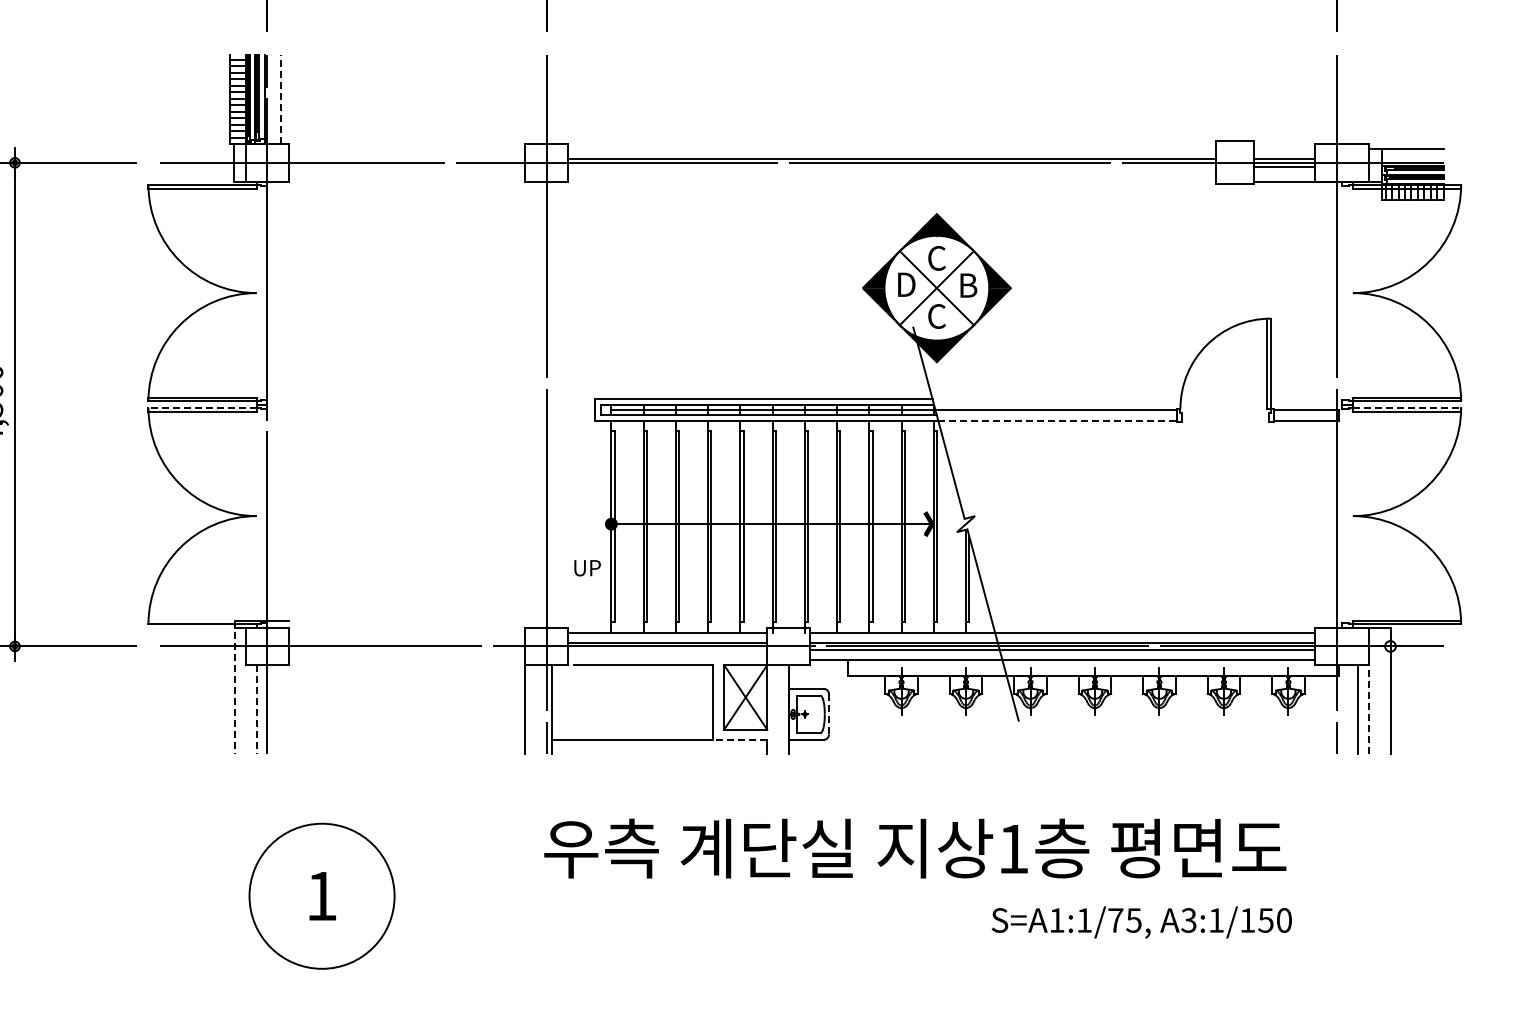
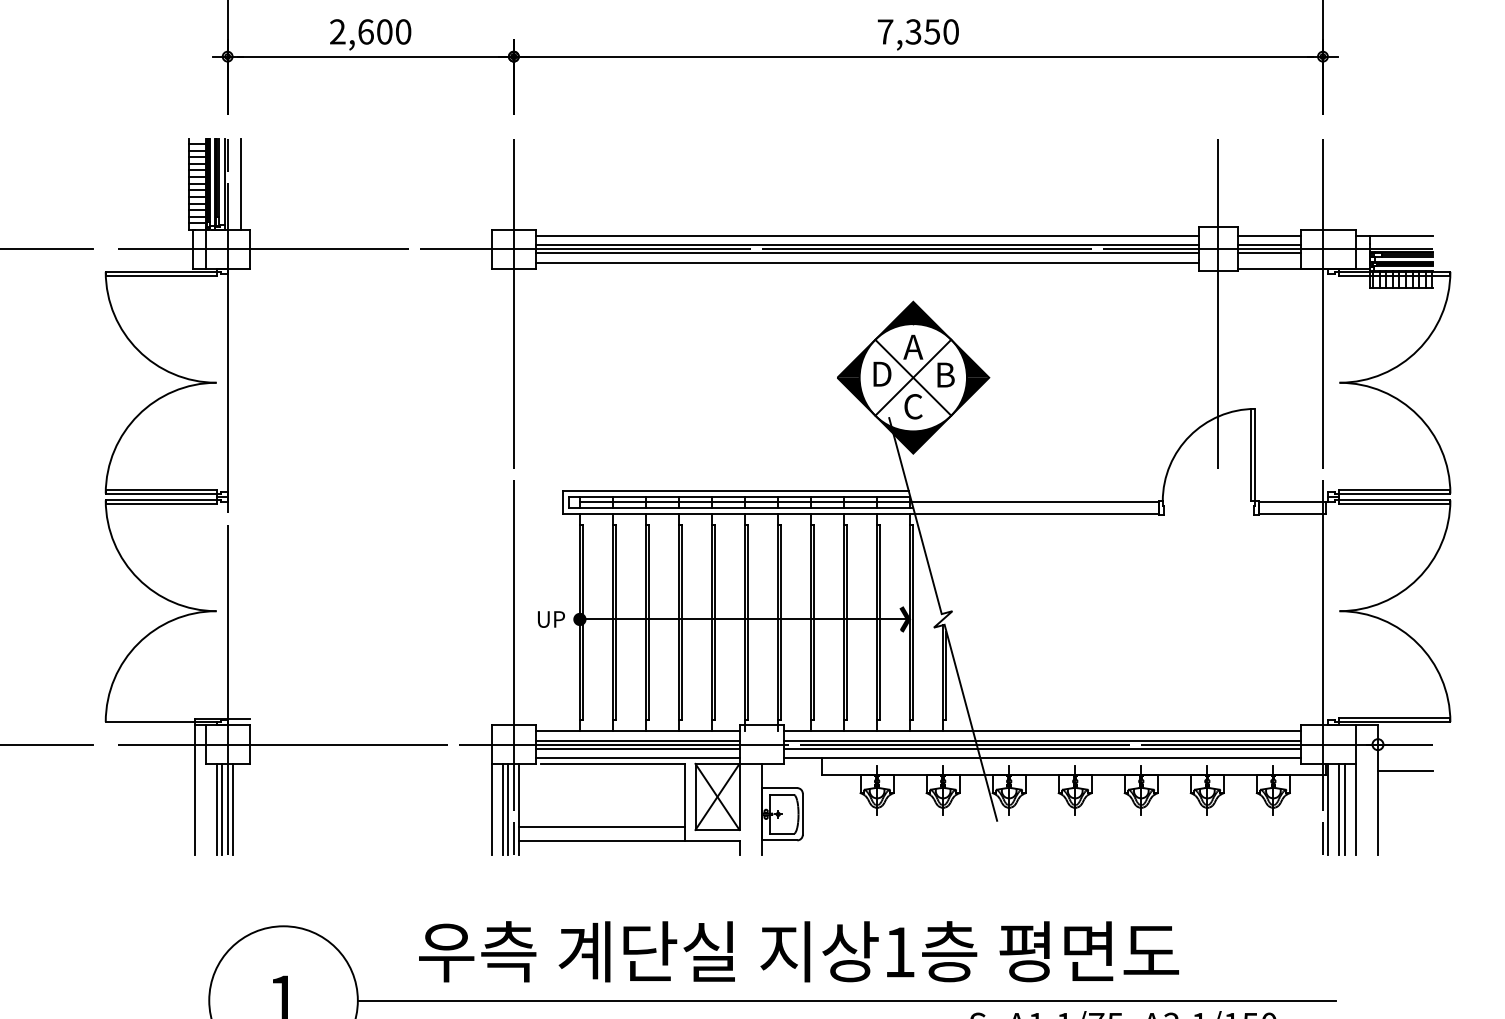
line: (280, 99) -> (240, 184), dashed -> solid
line: (891, 149) -> (866, 235), added
line: (1284, 149) -> (1269, 235), added
line: (891, 166) -> (866, 253), added
line: (891, 176) -> (866, 263), added
line: (1234, 216) -> (1218, 304), added
text: (936, 258) -> (912, 347), C -> A
line: (202, 407) -> (161, 499), dashed -> solid
line: (1407, 407) -> (1395, 499), dashed -> solid
line: (1058, 420) -> (1037, 513), dashed -> solid
text: (587, 568) -> (551, 619), moved
line: (667, 650) -> (637, 748), added
line: (667, 659) -> (637, 758), added
line: (1417, 671) -> (1405, 770), added
line: (235, 688) -> (194, 787), dashed -> solid
line: (262, 709) -> (222, 809), added
line: (272, 709) -> (232, 809), added
line: (536, 709) -> (503, 809), added
line: (541, 709) -> (508, 809), added
line: (1342, 709) -> (1328, 809), added
line: (1352, 709) -> (1339, 809), added
line: (1369, 709) -> (1356, 809), dashed -> solid
line: (256, 710) -> (216, 810), dashed -> solid
line: (829, 714) -> (803, 814), dashed -> solid
line: (632, 727) -> (601, 827), added
line: (740, 740) -> (712, 841), dashed -> solid
text: (915, 848) -> (799, 951), moved
line: (871, 896) -> (846, 1000), added

